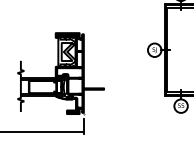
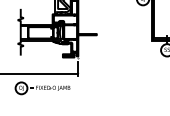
part: (44, 147) -> (42, 88), added

